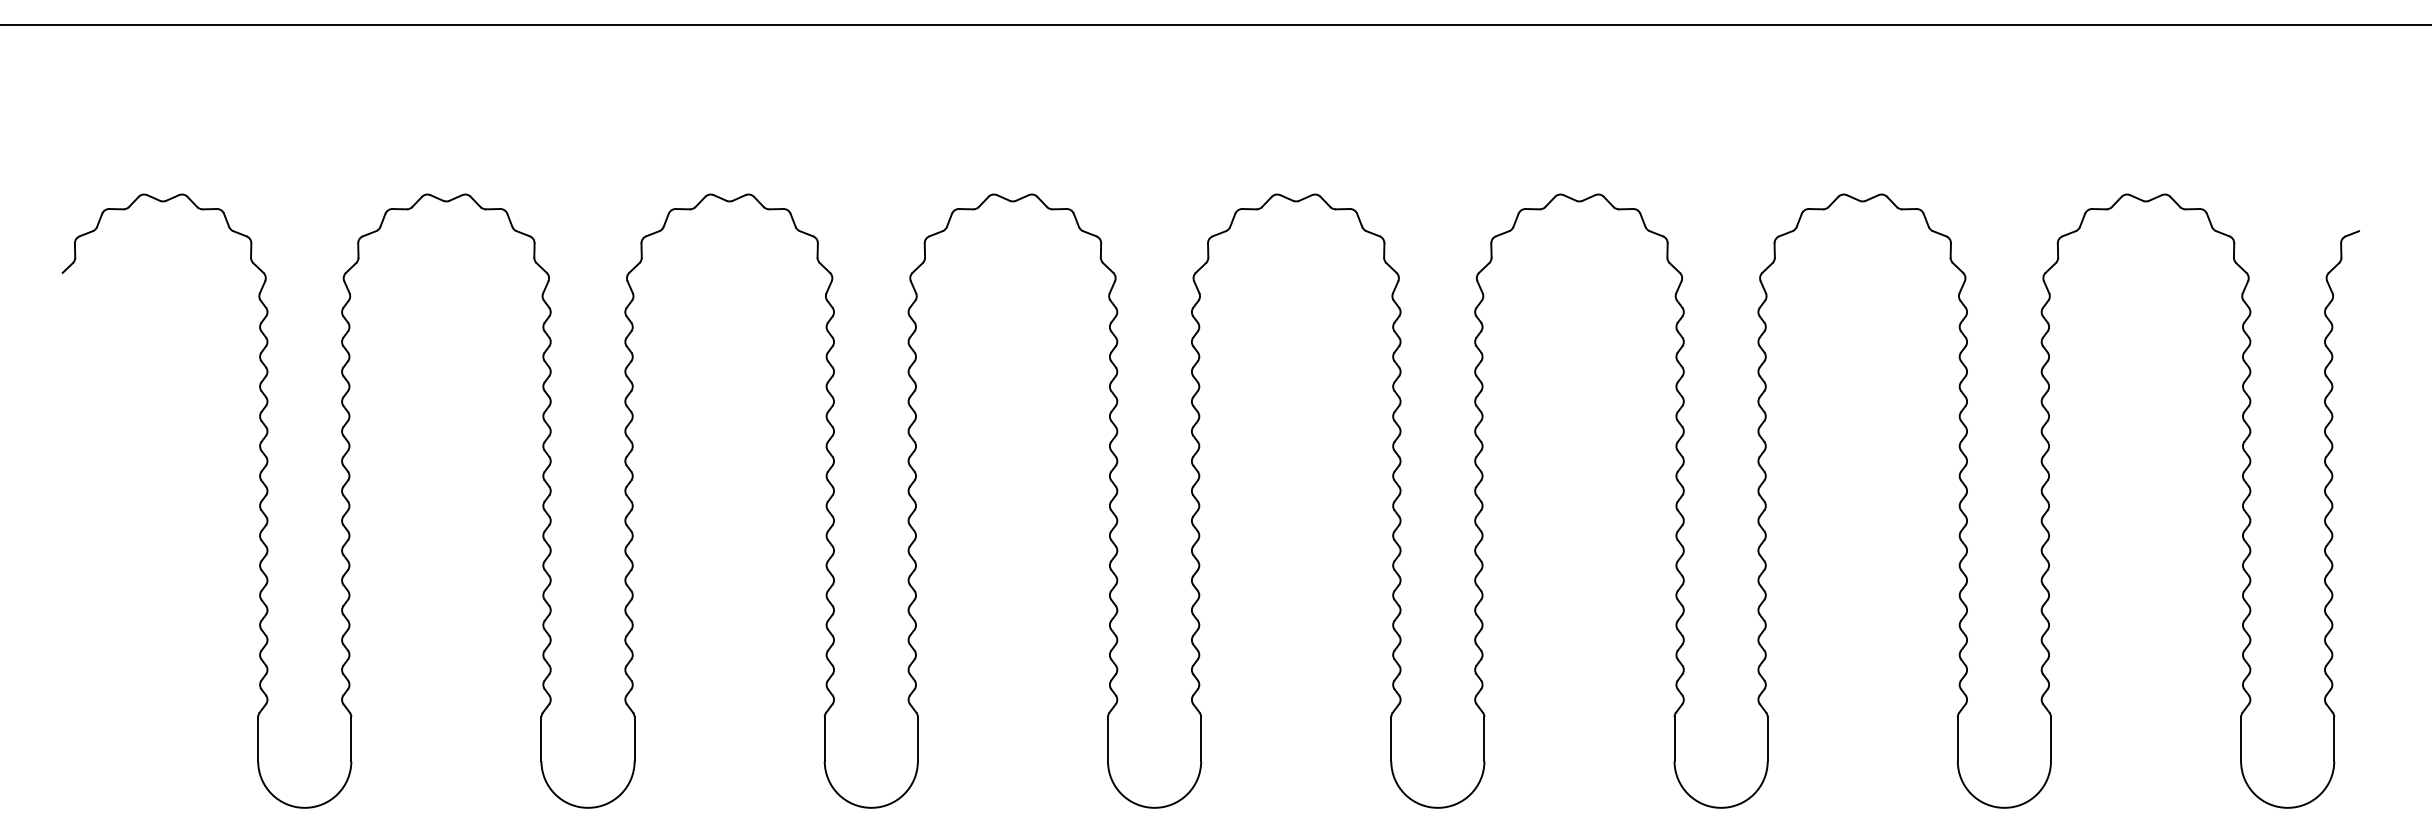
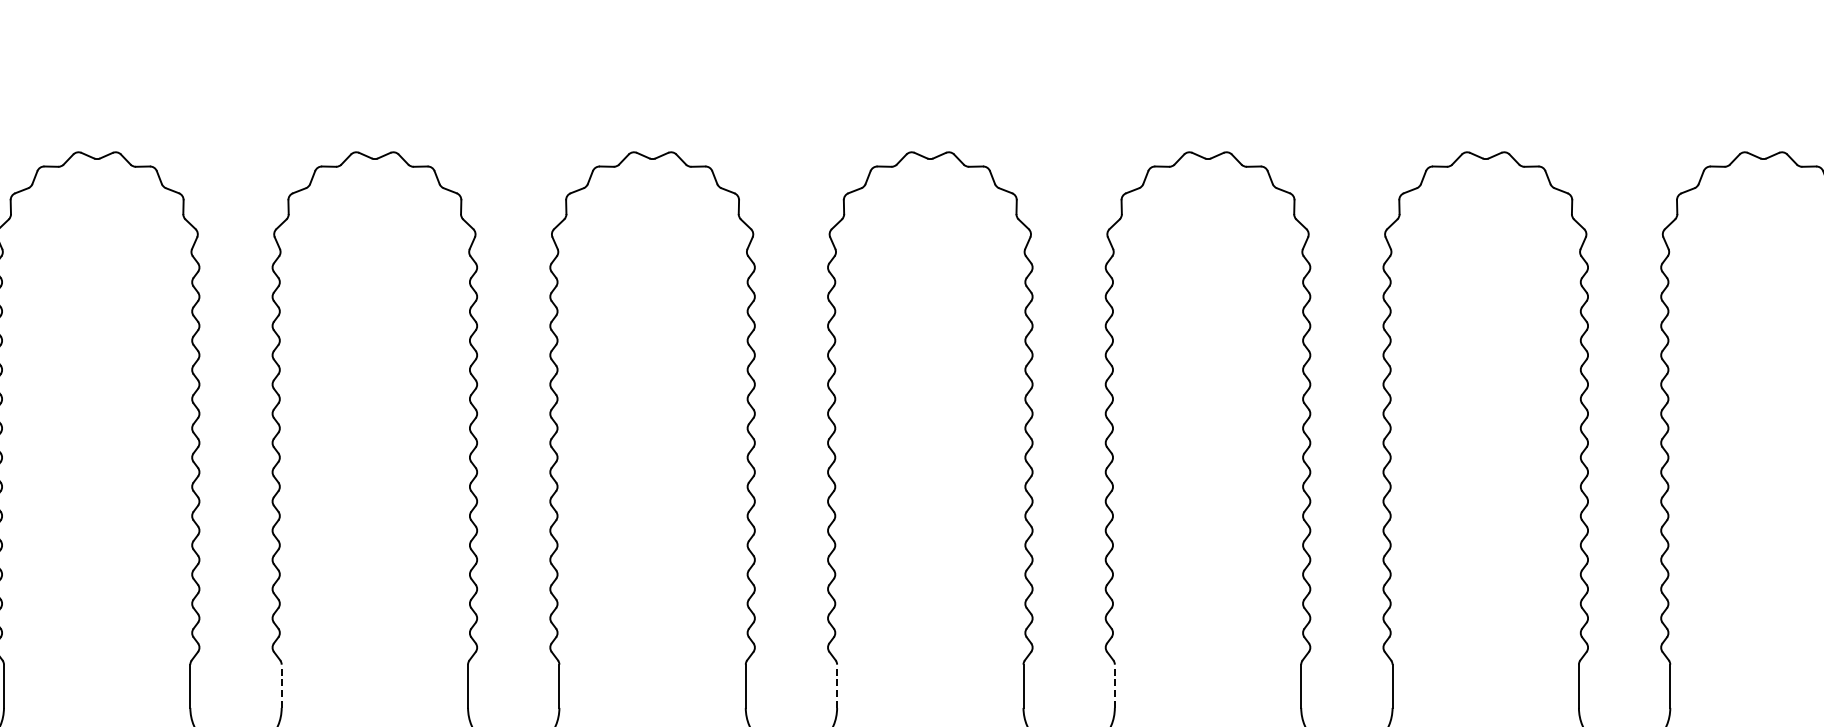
line: (634, 738) -> (281, 685), solid -> dashed
line: (1201, 738) -> (837, 685), solid -> dashed
line: (1484, 738) -> (1114, 685), solid -> dashed

